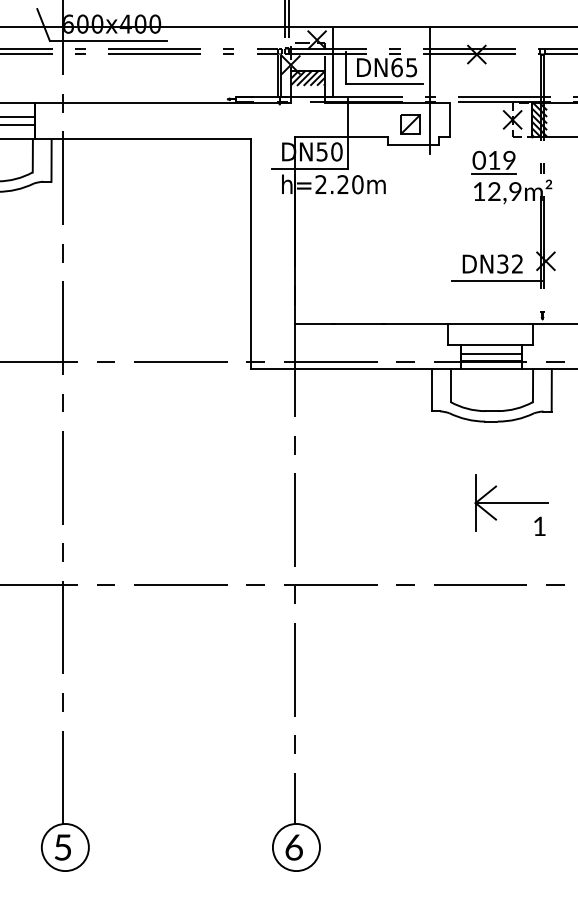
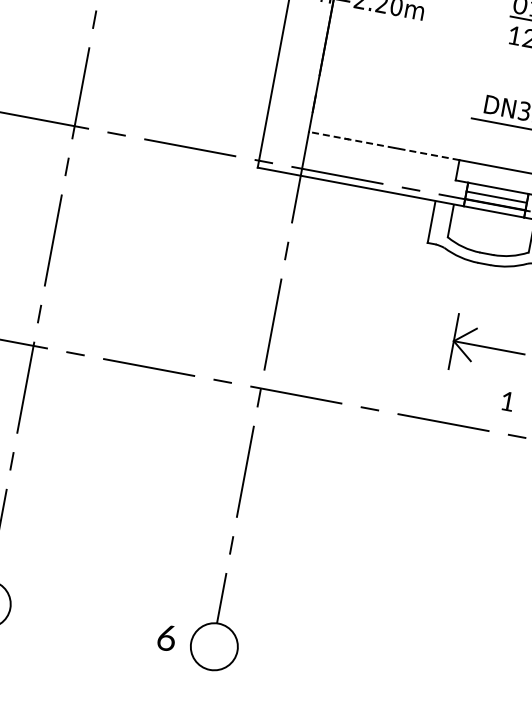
line: (371, 324) -> (384, 146), solid -> dashed
text: (539, 525) -> (507, 400), moved
text: (293, 847) -> (166, 637), moved

